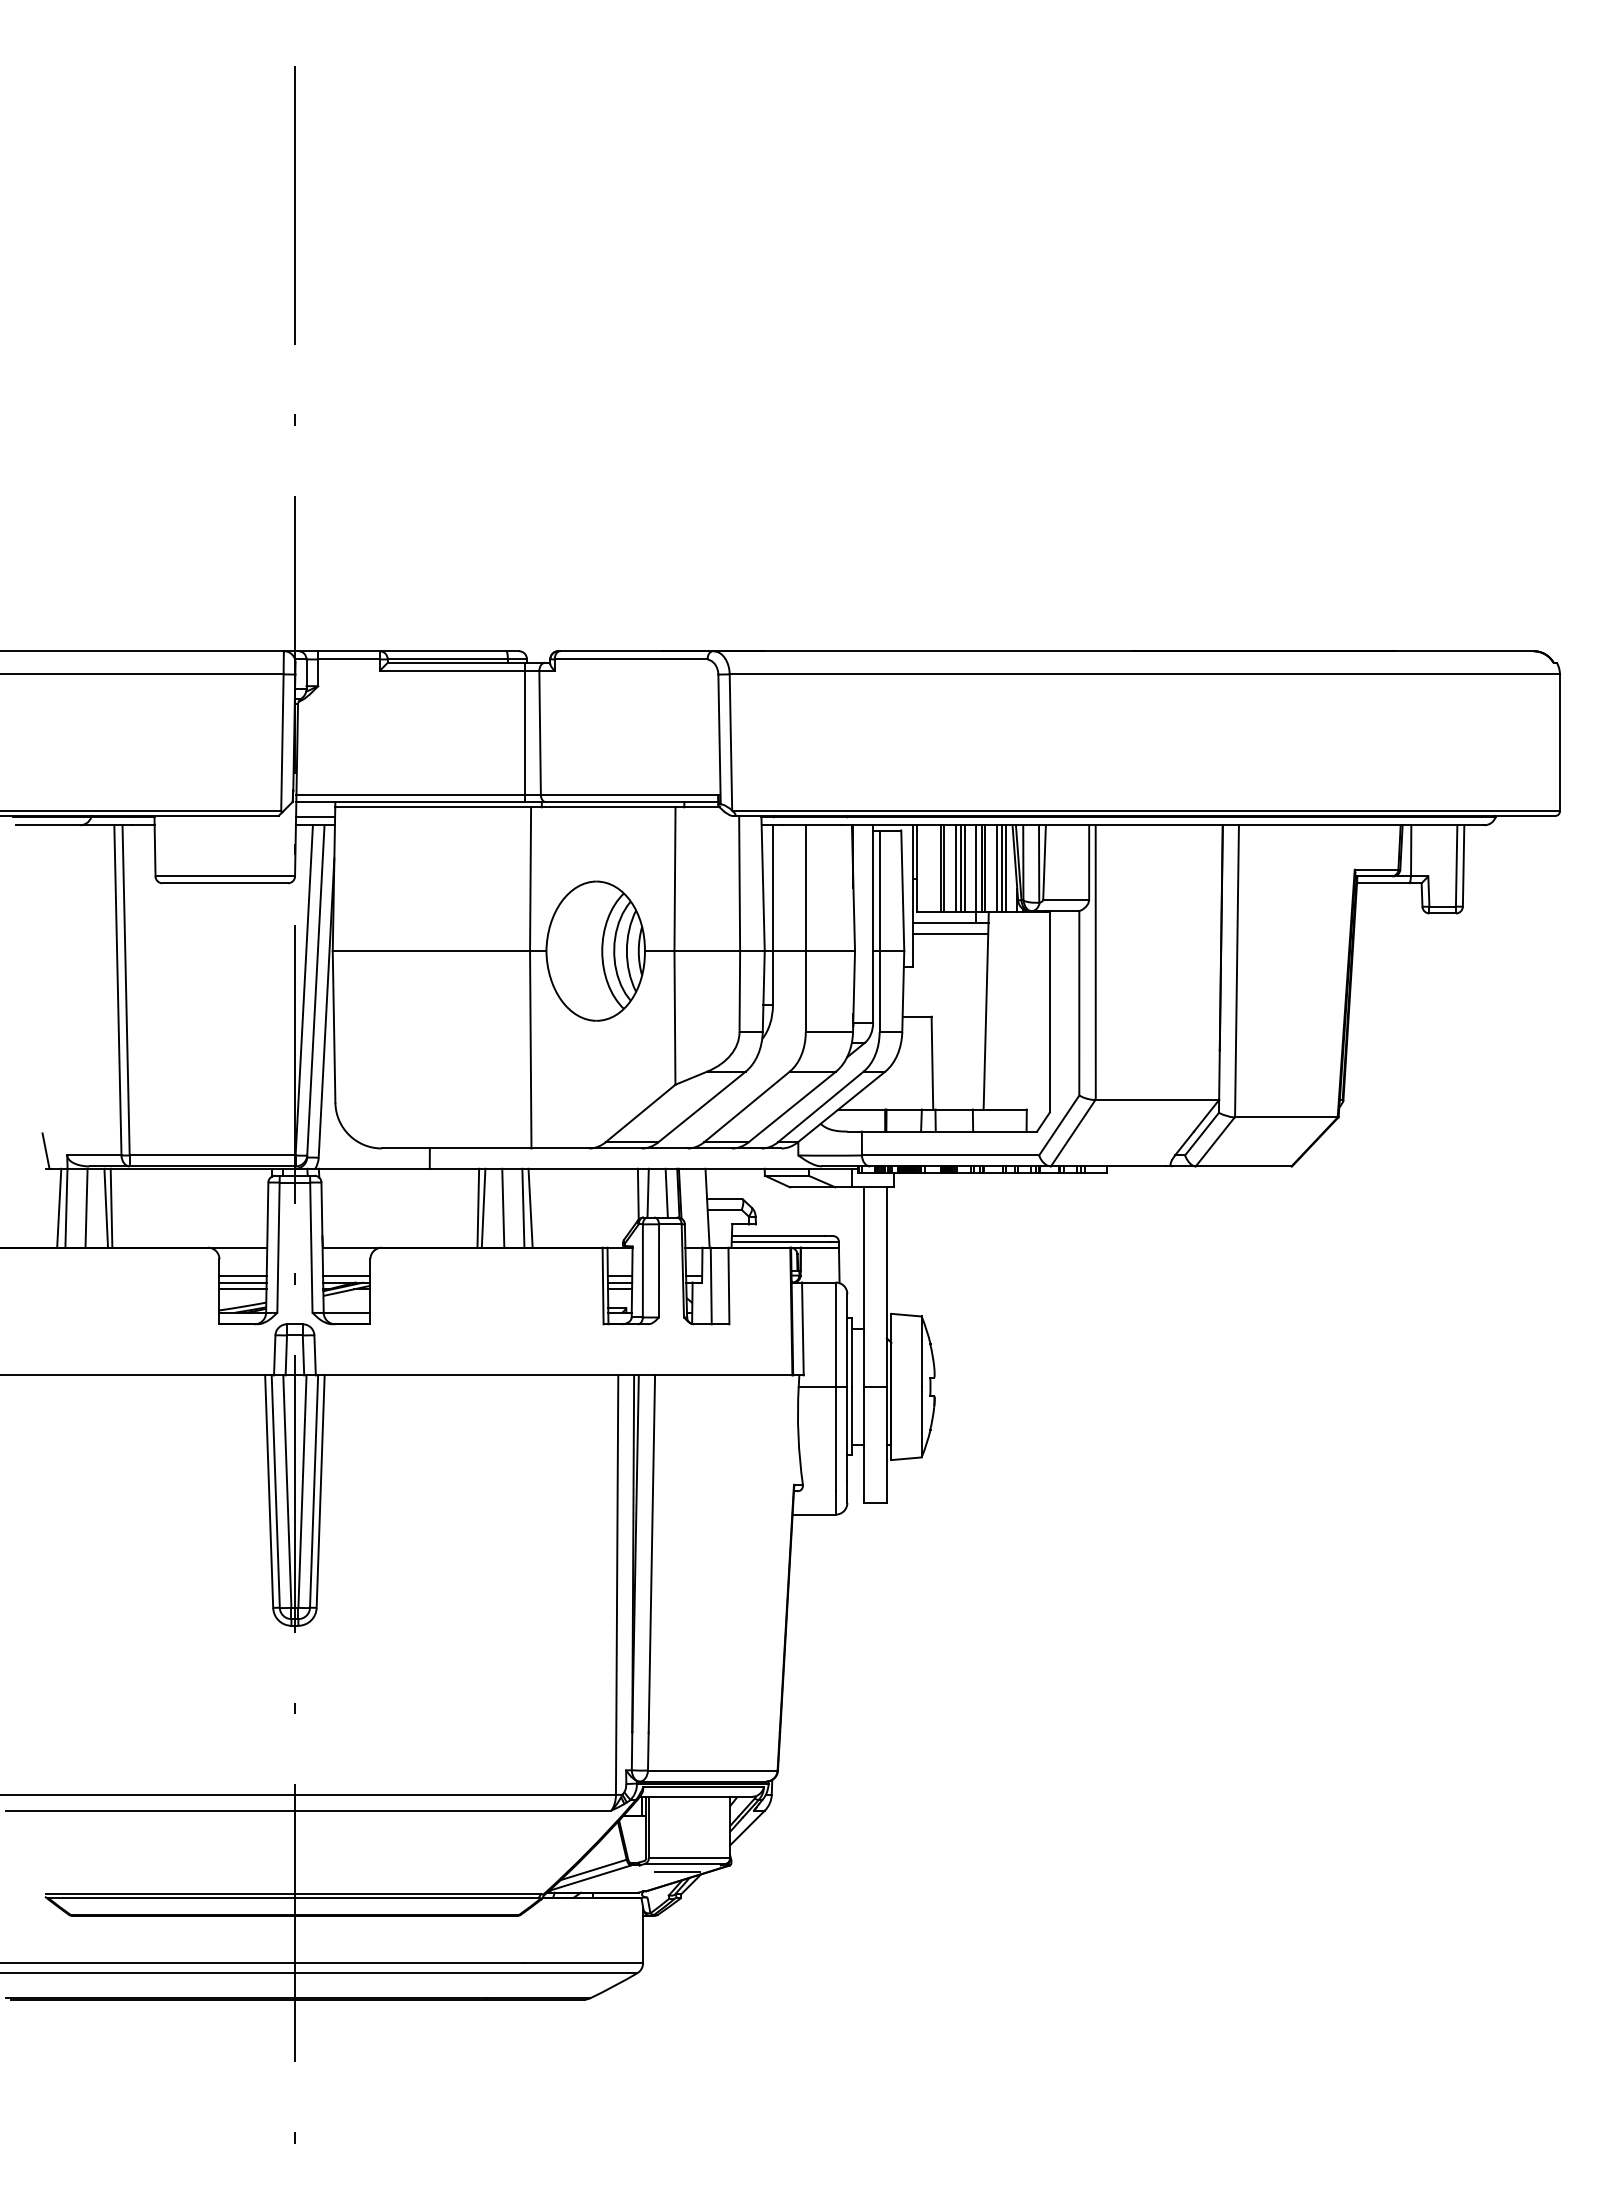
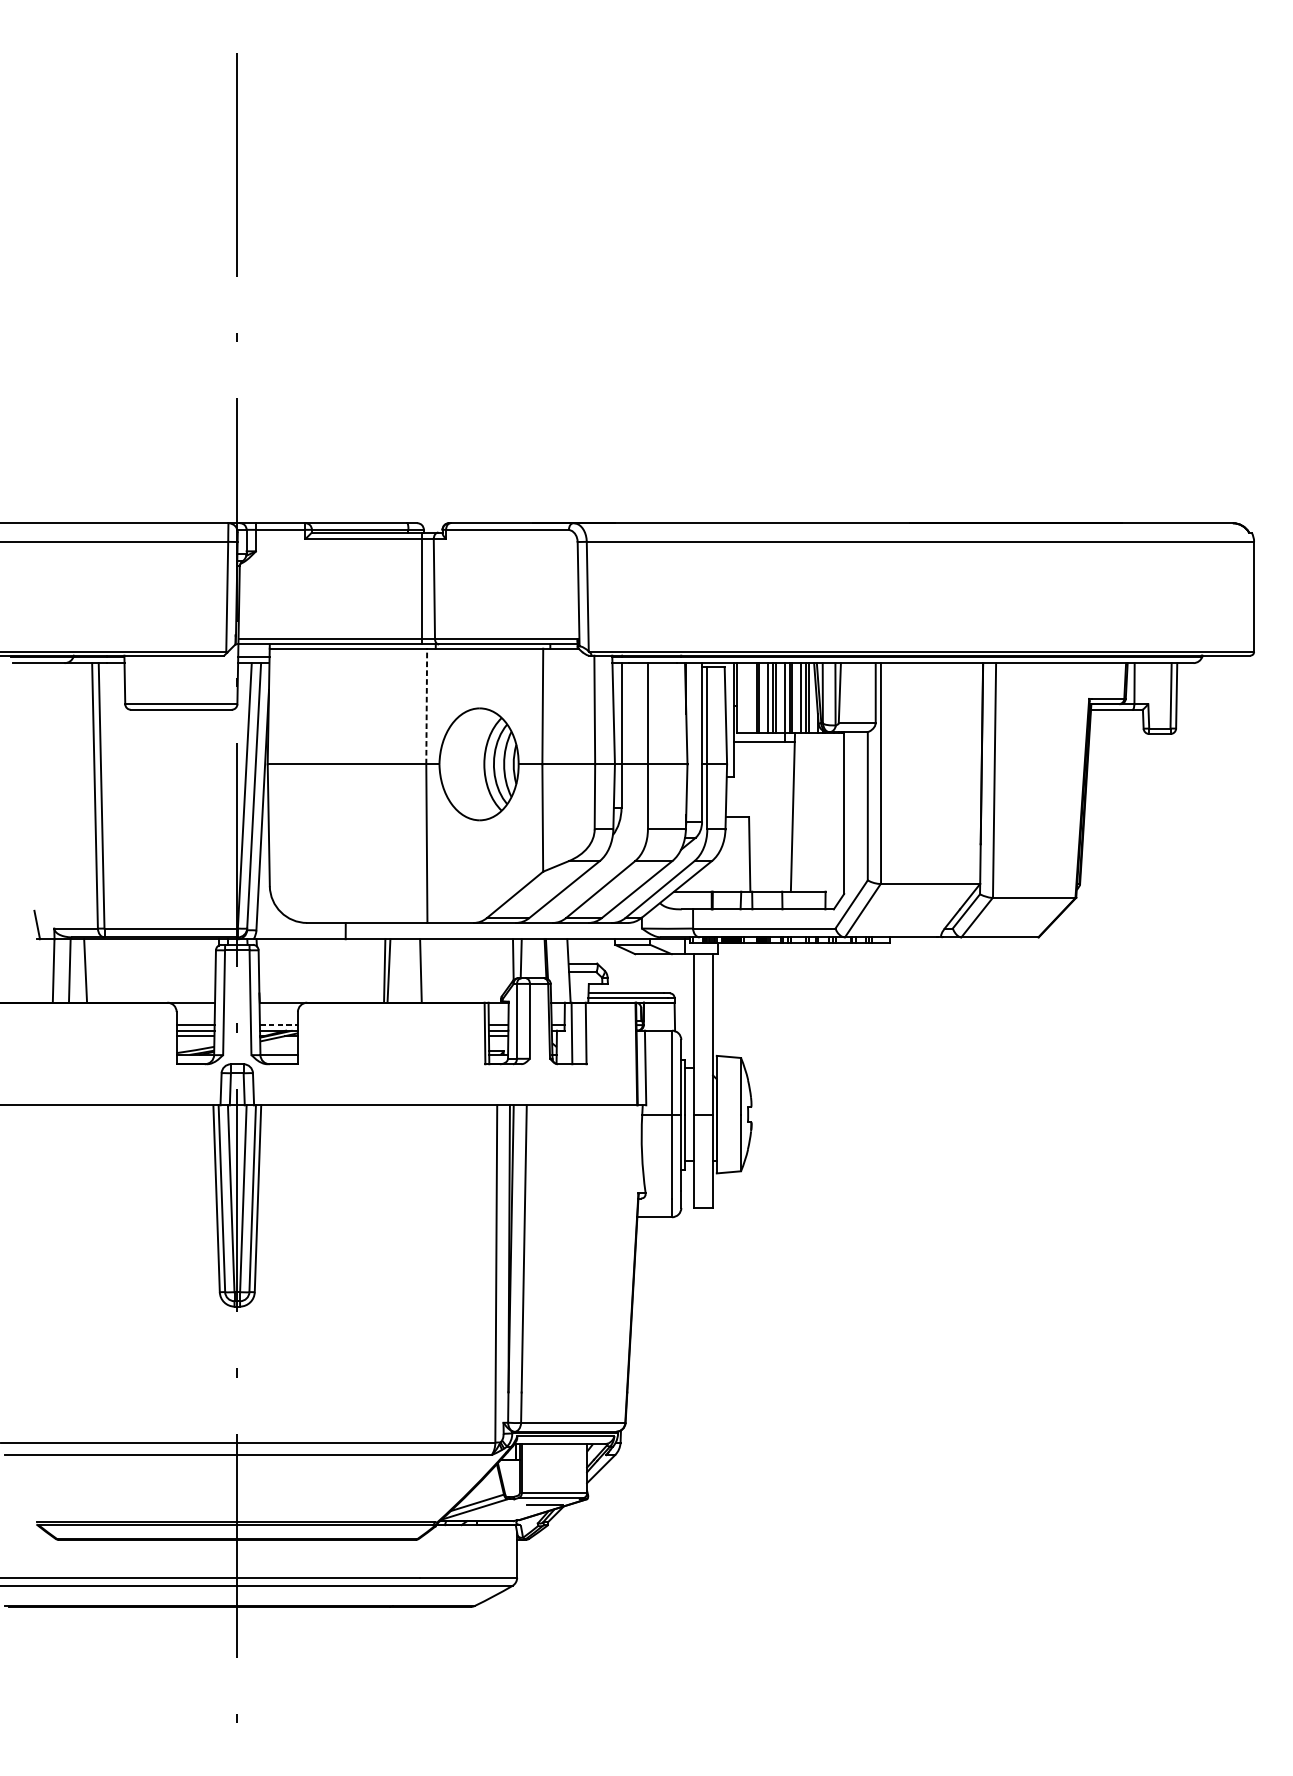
line: (530, 879) -> (426, 706), solid -> dashed
line: (950, 934) -> (764, 750), removed
line: (666, 1192) -> (535, 958), removed
line: (59, 1207) -> (48, 970), removed
line: (111, 1207) -> (89, 970), removed
line: (503, 1207) -> (404, 970), removed
line: (530, 1207) -> (426, 970), removed
line: (346, 1275) -> (278, 1025), solid -> dashed

